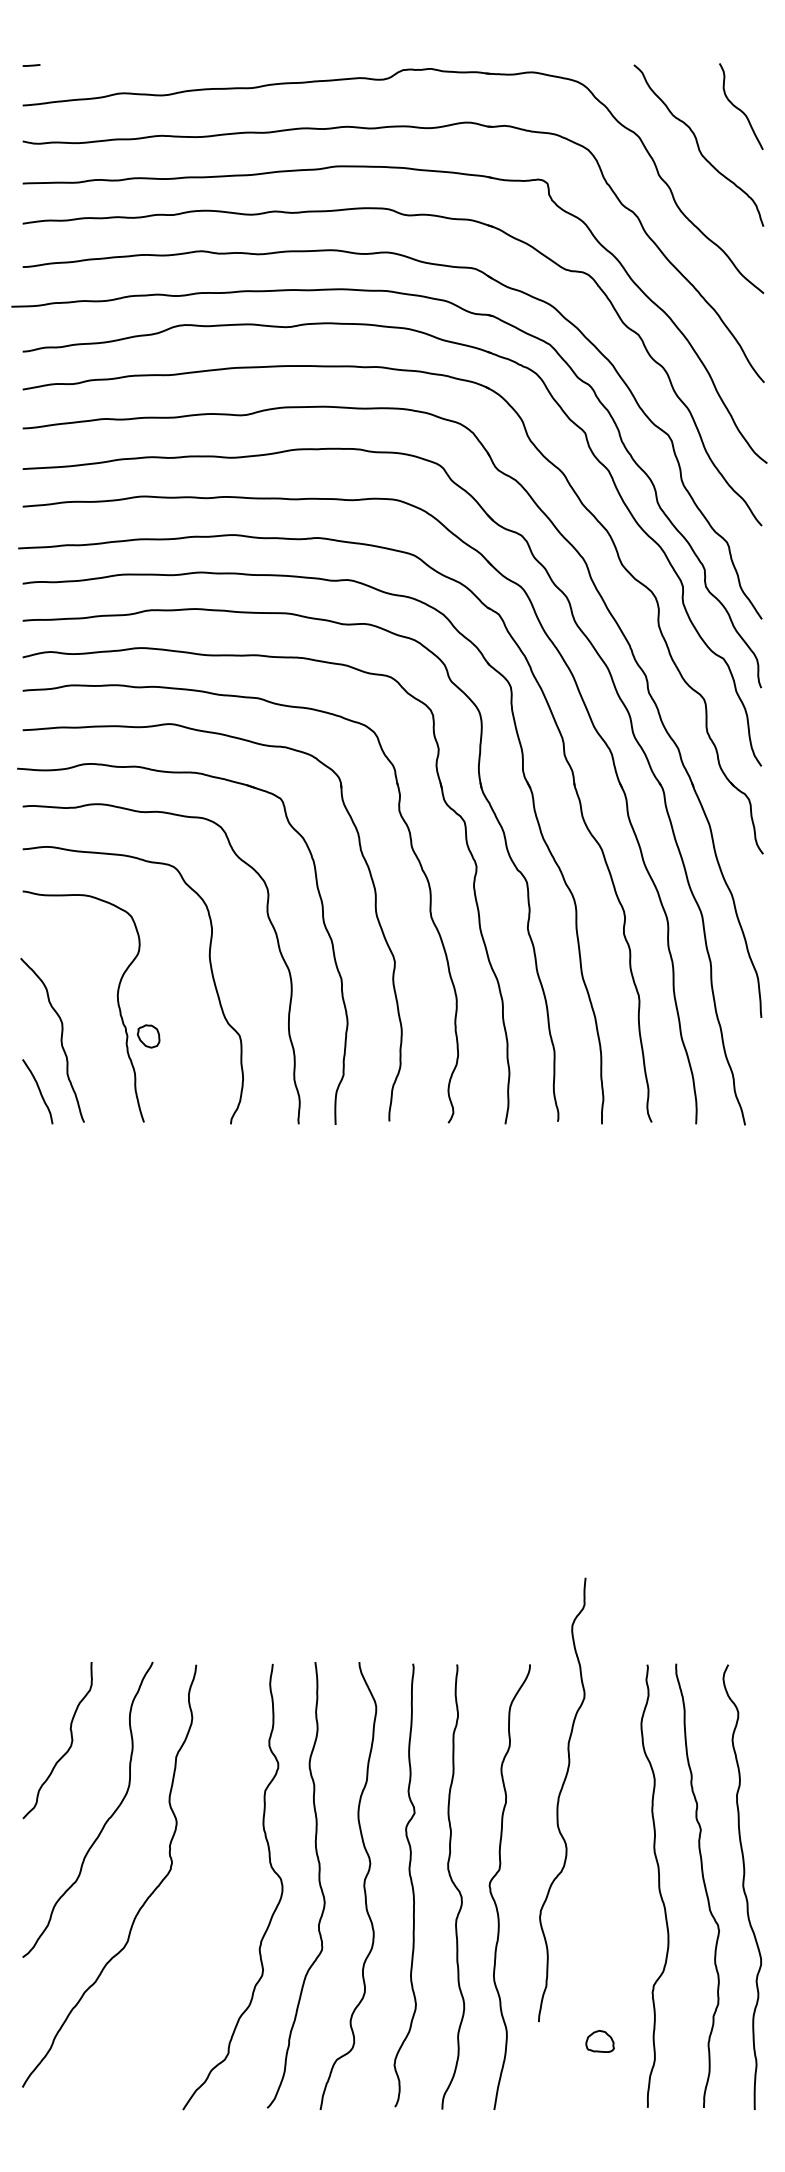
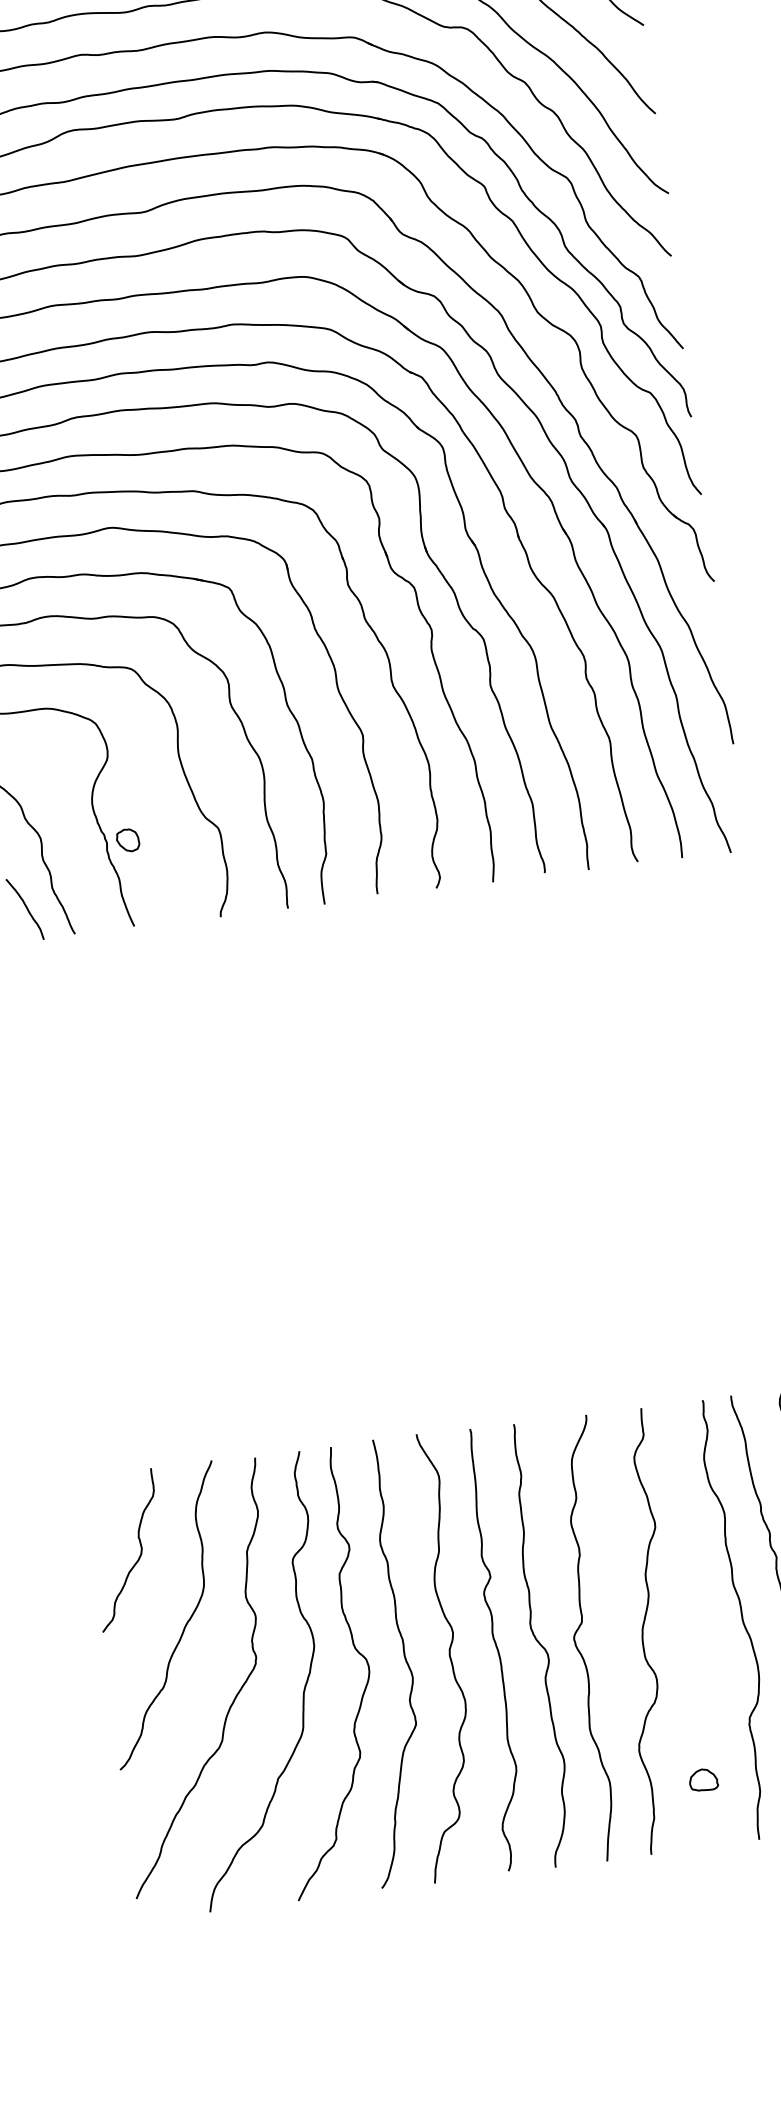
curve: (559, 1799) -> (643, 1631), moved
curve: (214, 1901) -> (303, 1690), added

